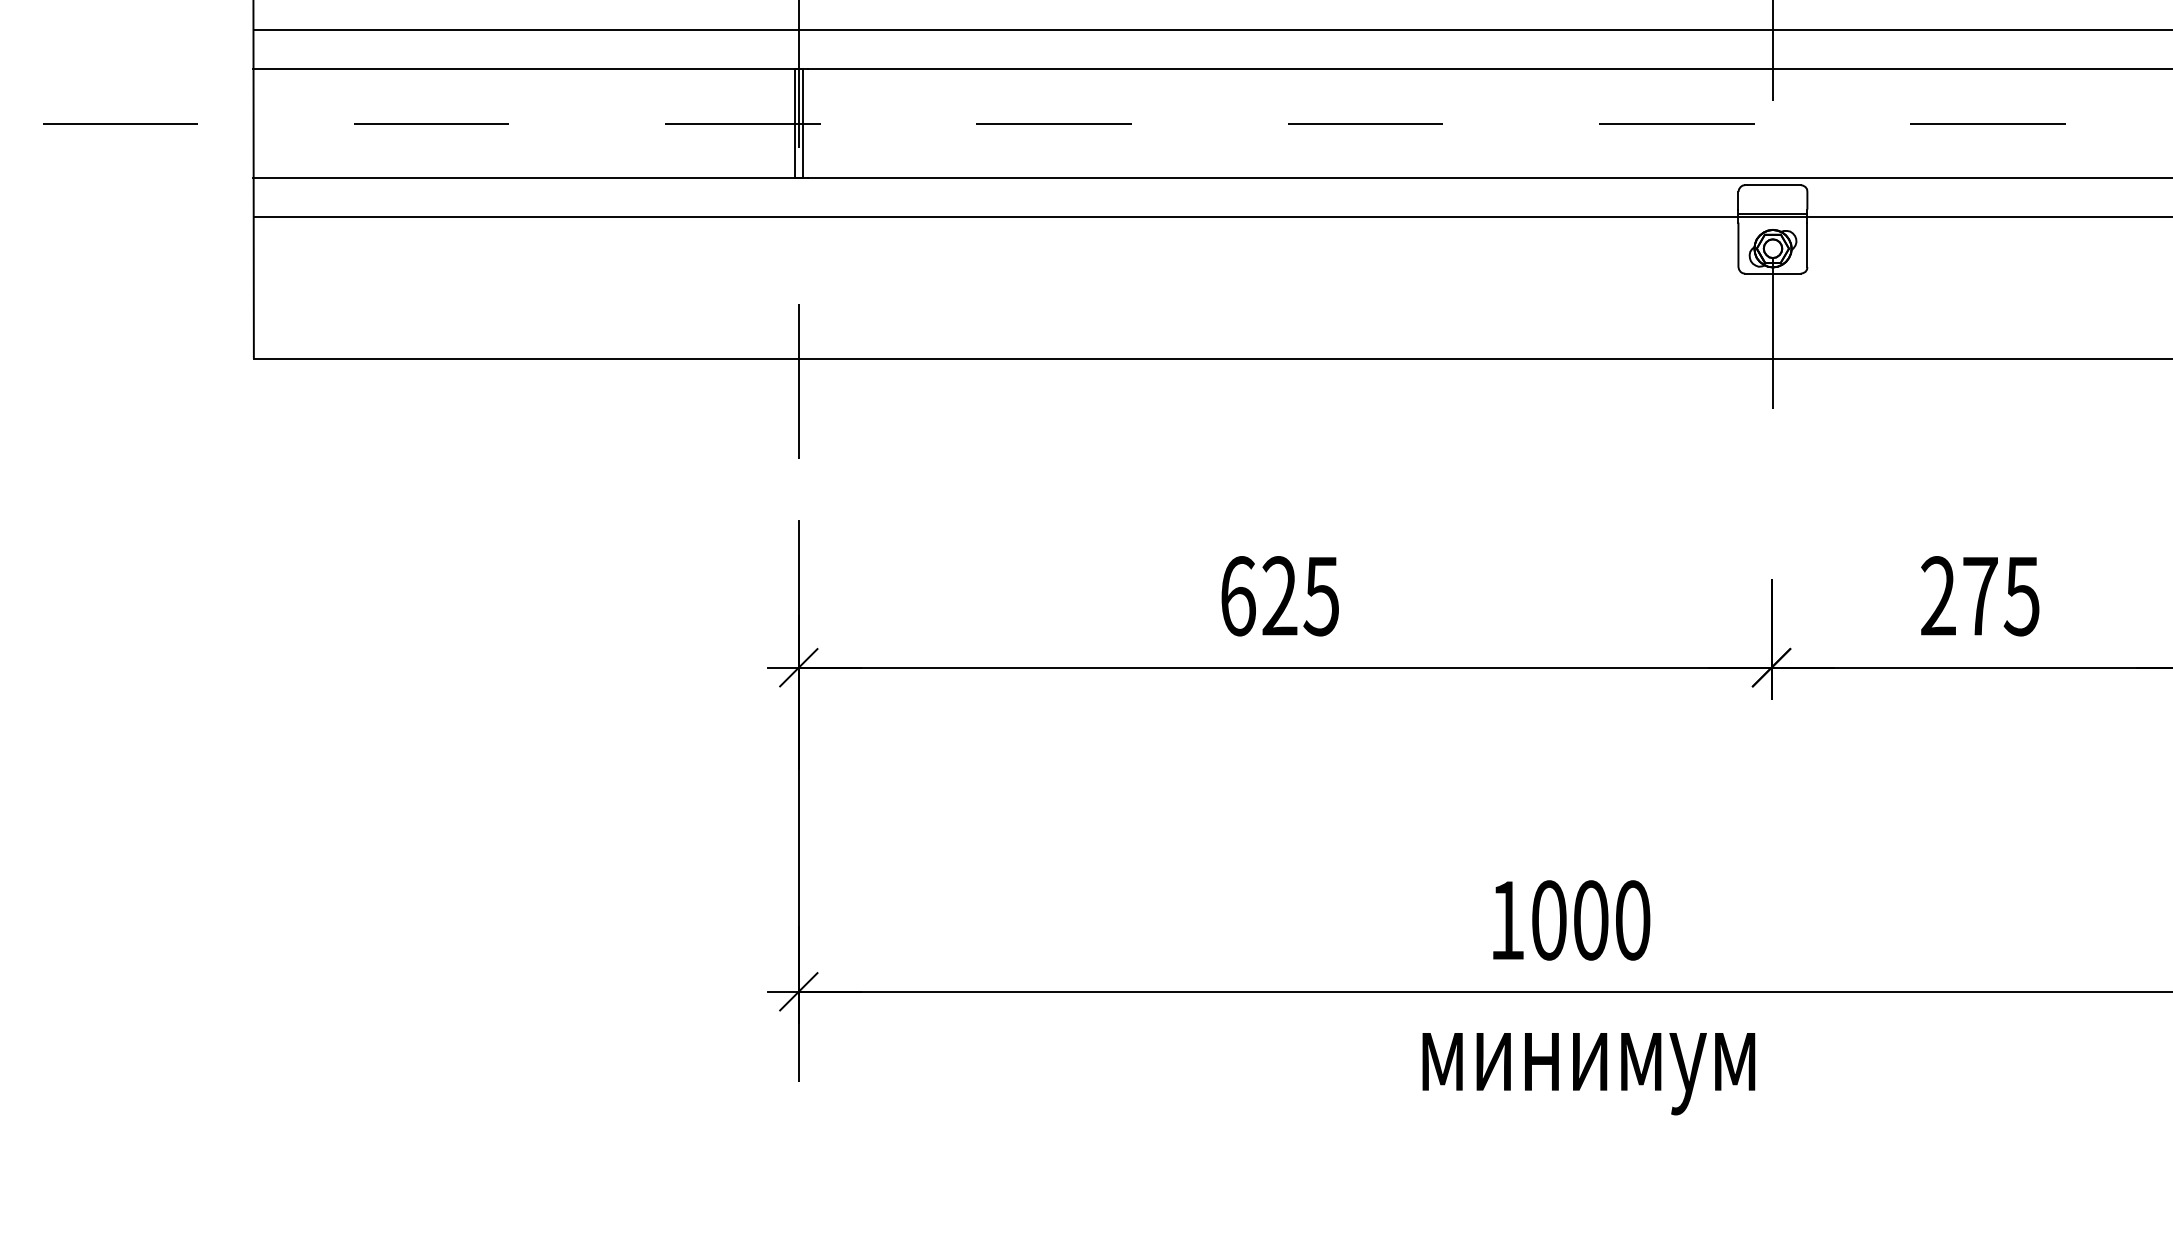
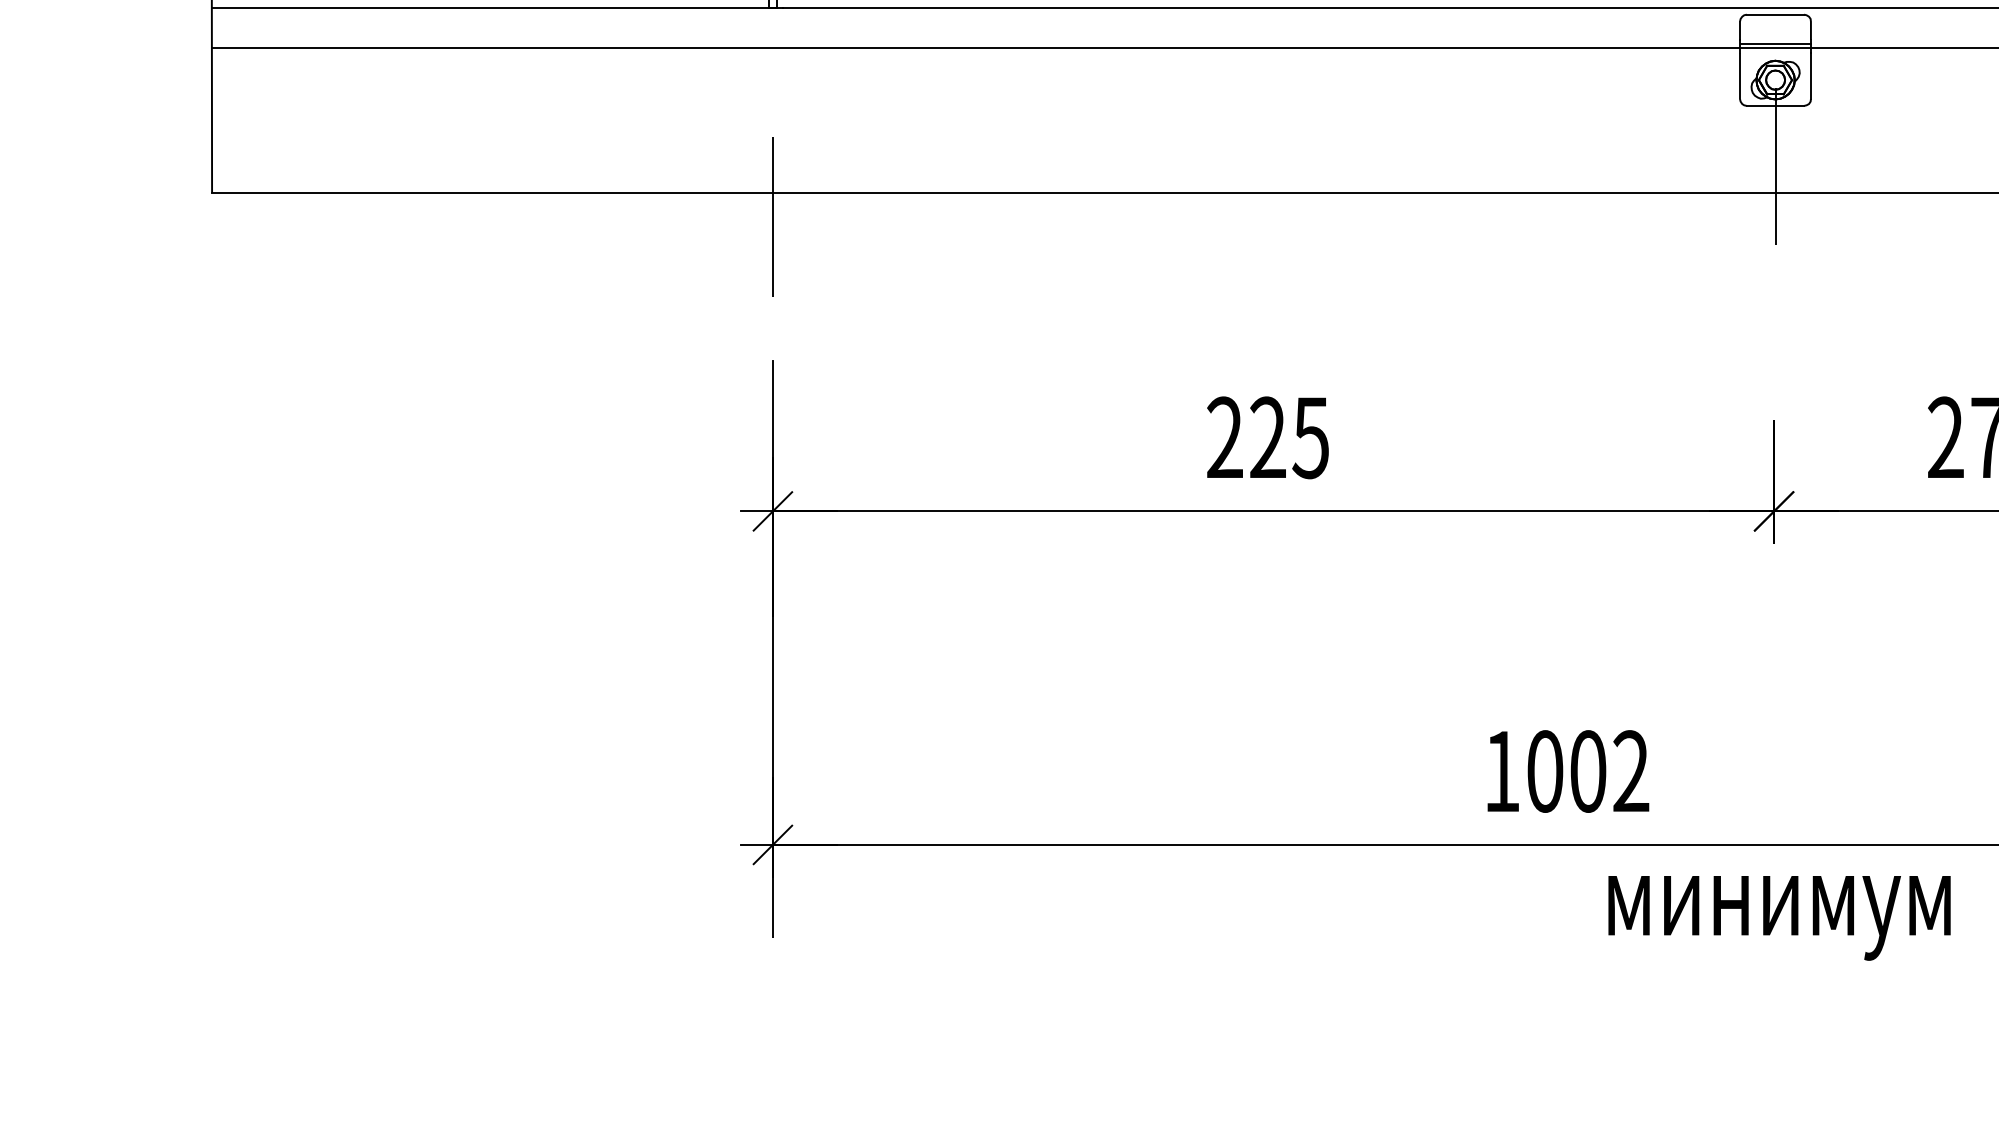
text: (1237, 596) -> (1224, 438), 625 -> 225
text: (1632, 920) -> (1630, 771), 1000 -> 1002
text: (1588, 1074) -> (1779, 918), moved

